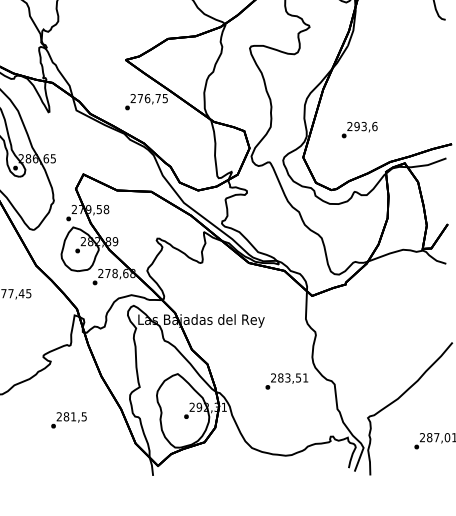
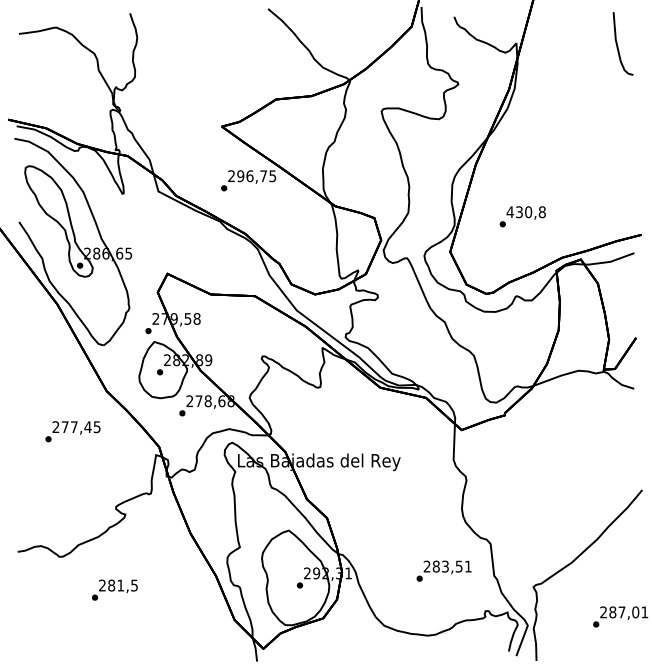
text: (140, 98) -> (240, 176), 276,75 -> 296,75
text: (361, 126) -> (525, 212), 293,6 -> 430,8
text: (286, 380) -> (443, 570), moved
text: (68, 419) -> (114, 589), moved

